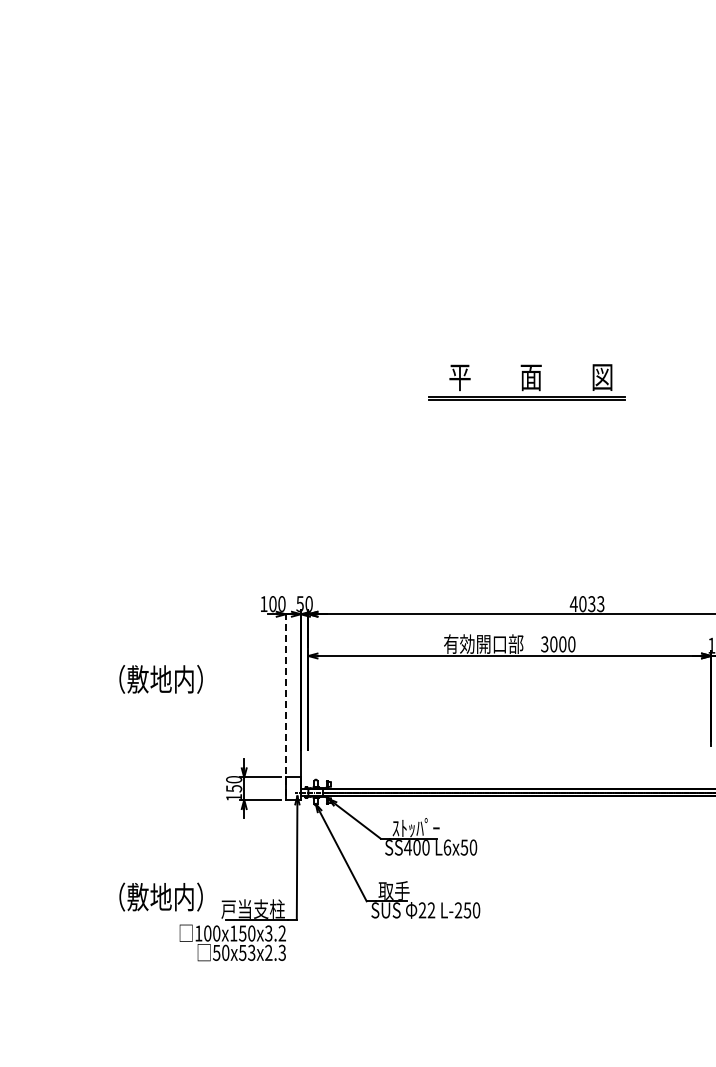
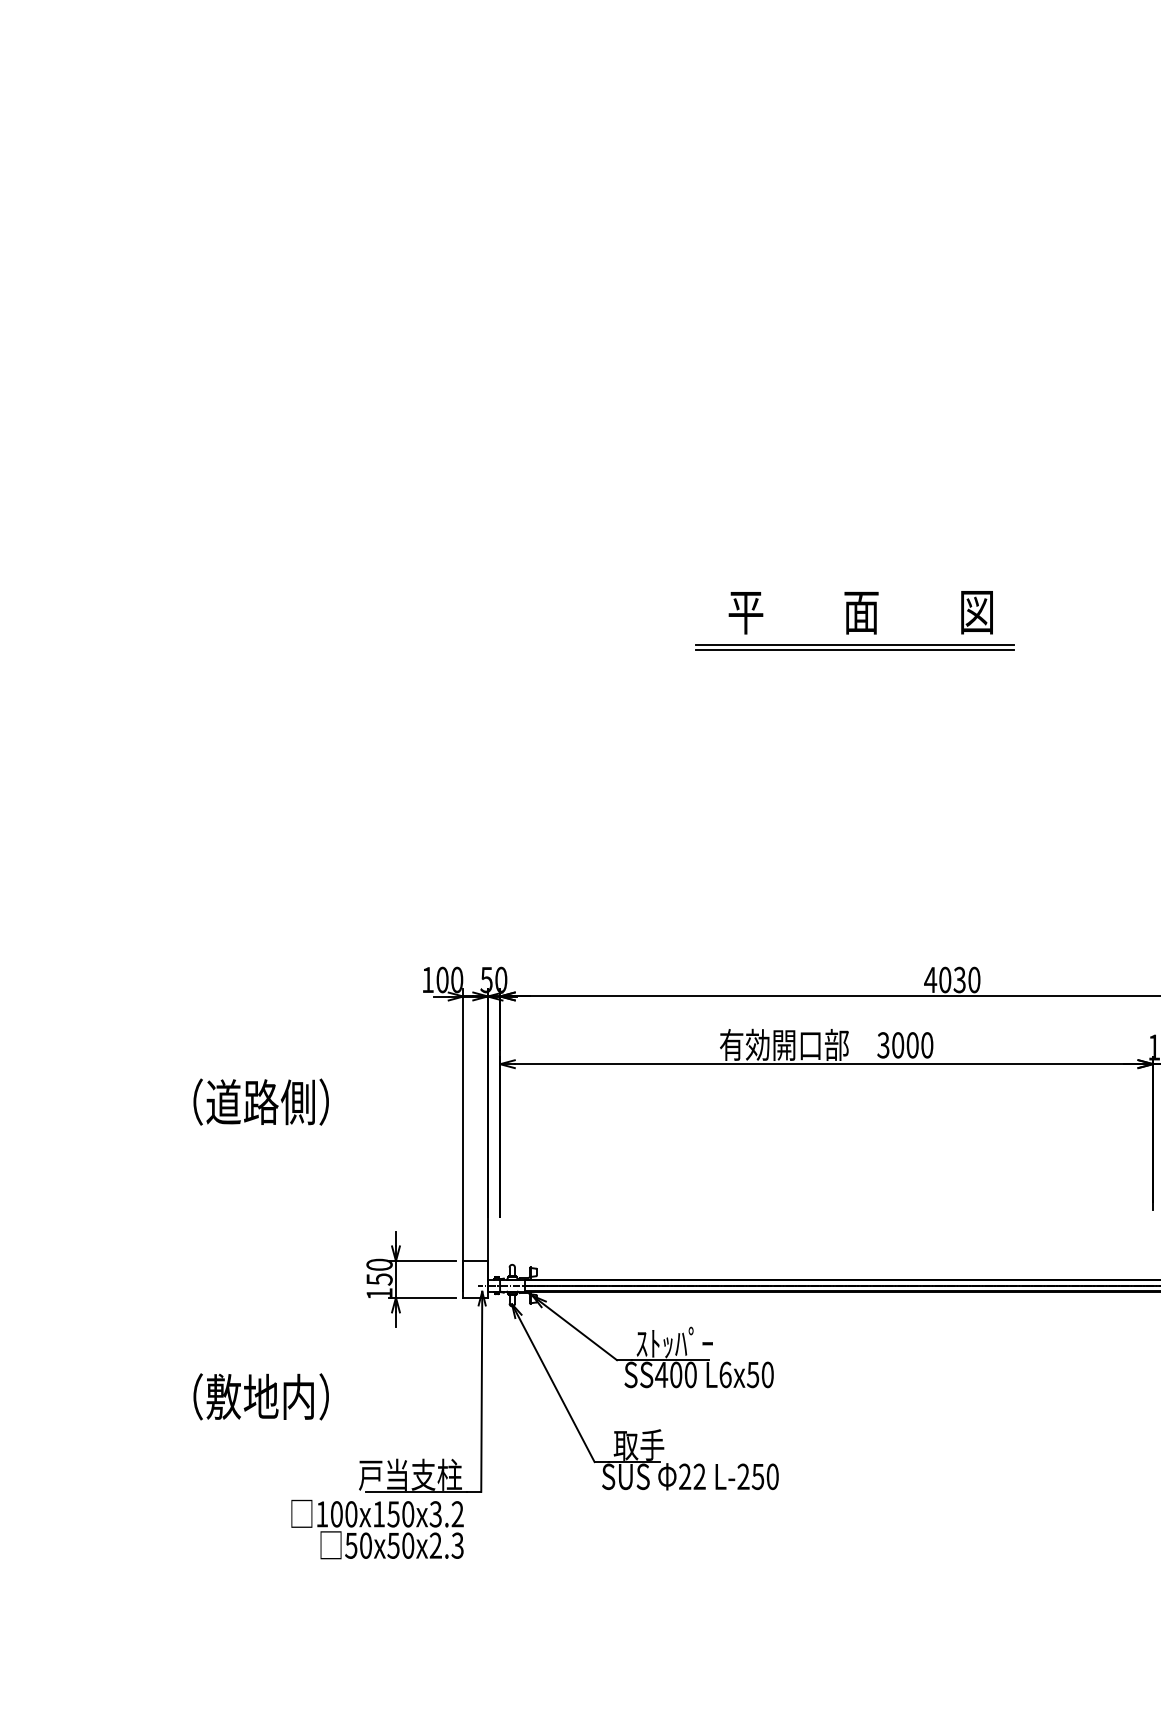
text: (600, 604) -> (973, 980), 4033 -> 4030
text: (160, 679) -> (260, 1102), （敷地内） -> （道路側）
line: (285, 702) -> (462, 1139), dashed -> solid
text: (160, 896) -> (260, 1395), moved
text: (251, 952) -> (407, 1545), 50x53x2.3 -> 50x50x2.3

